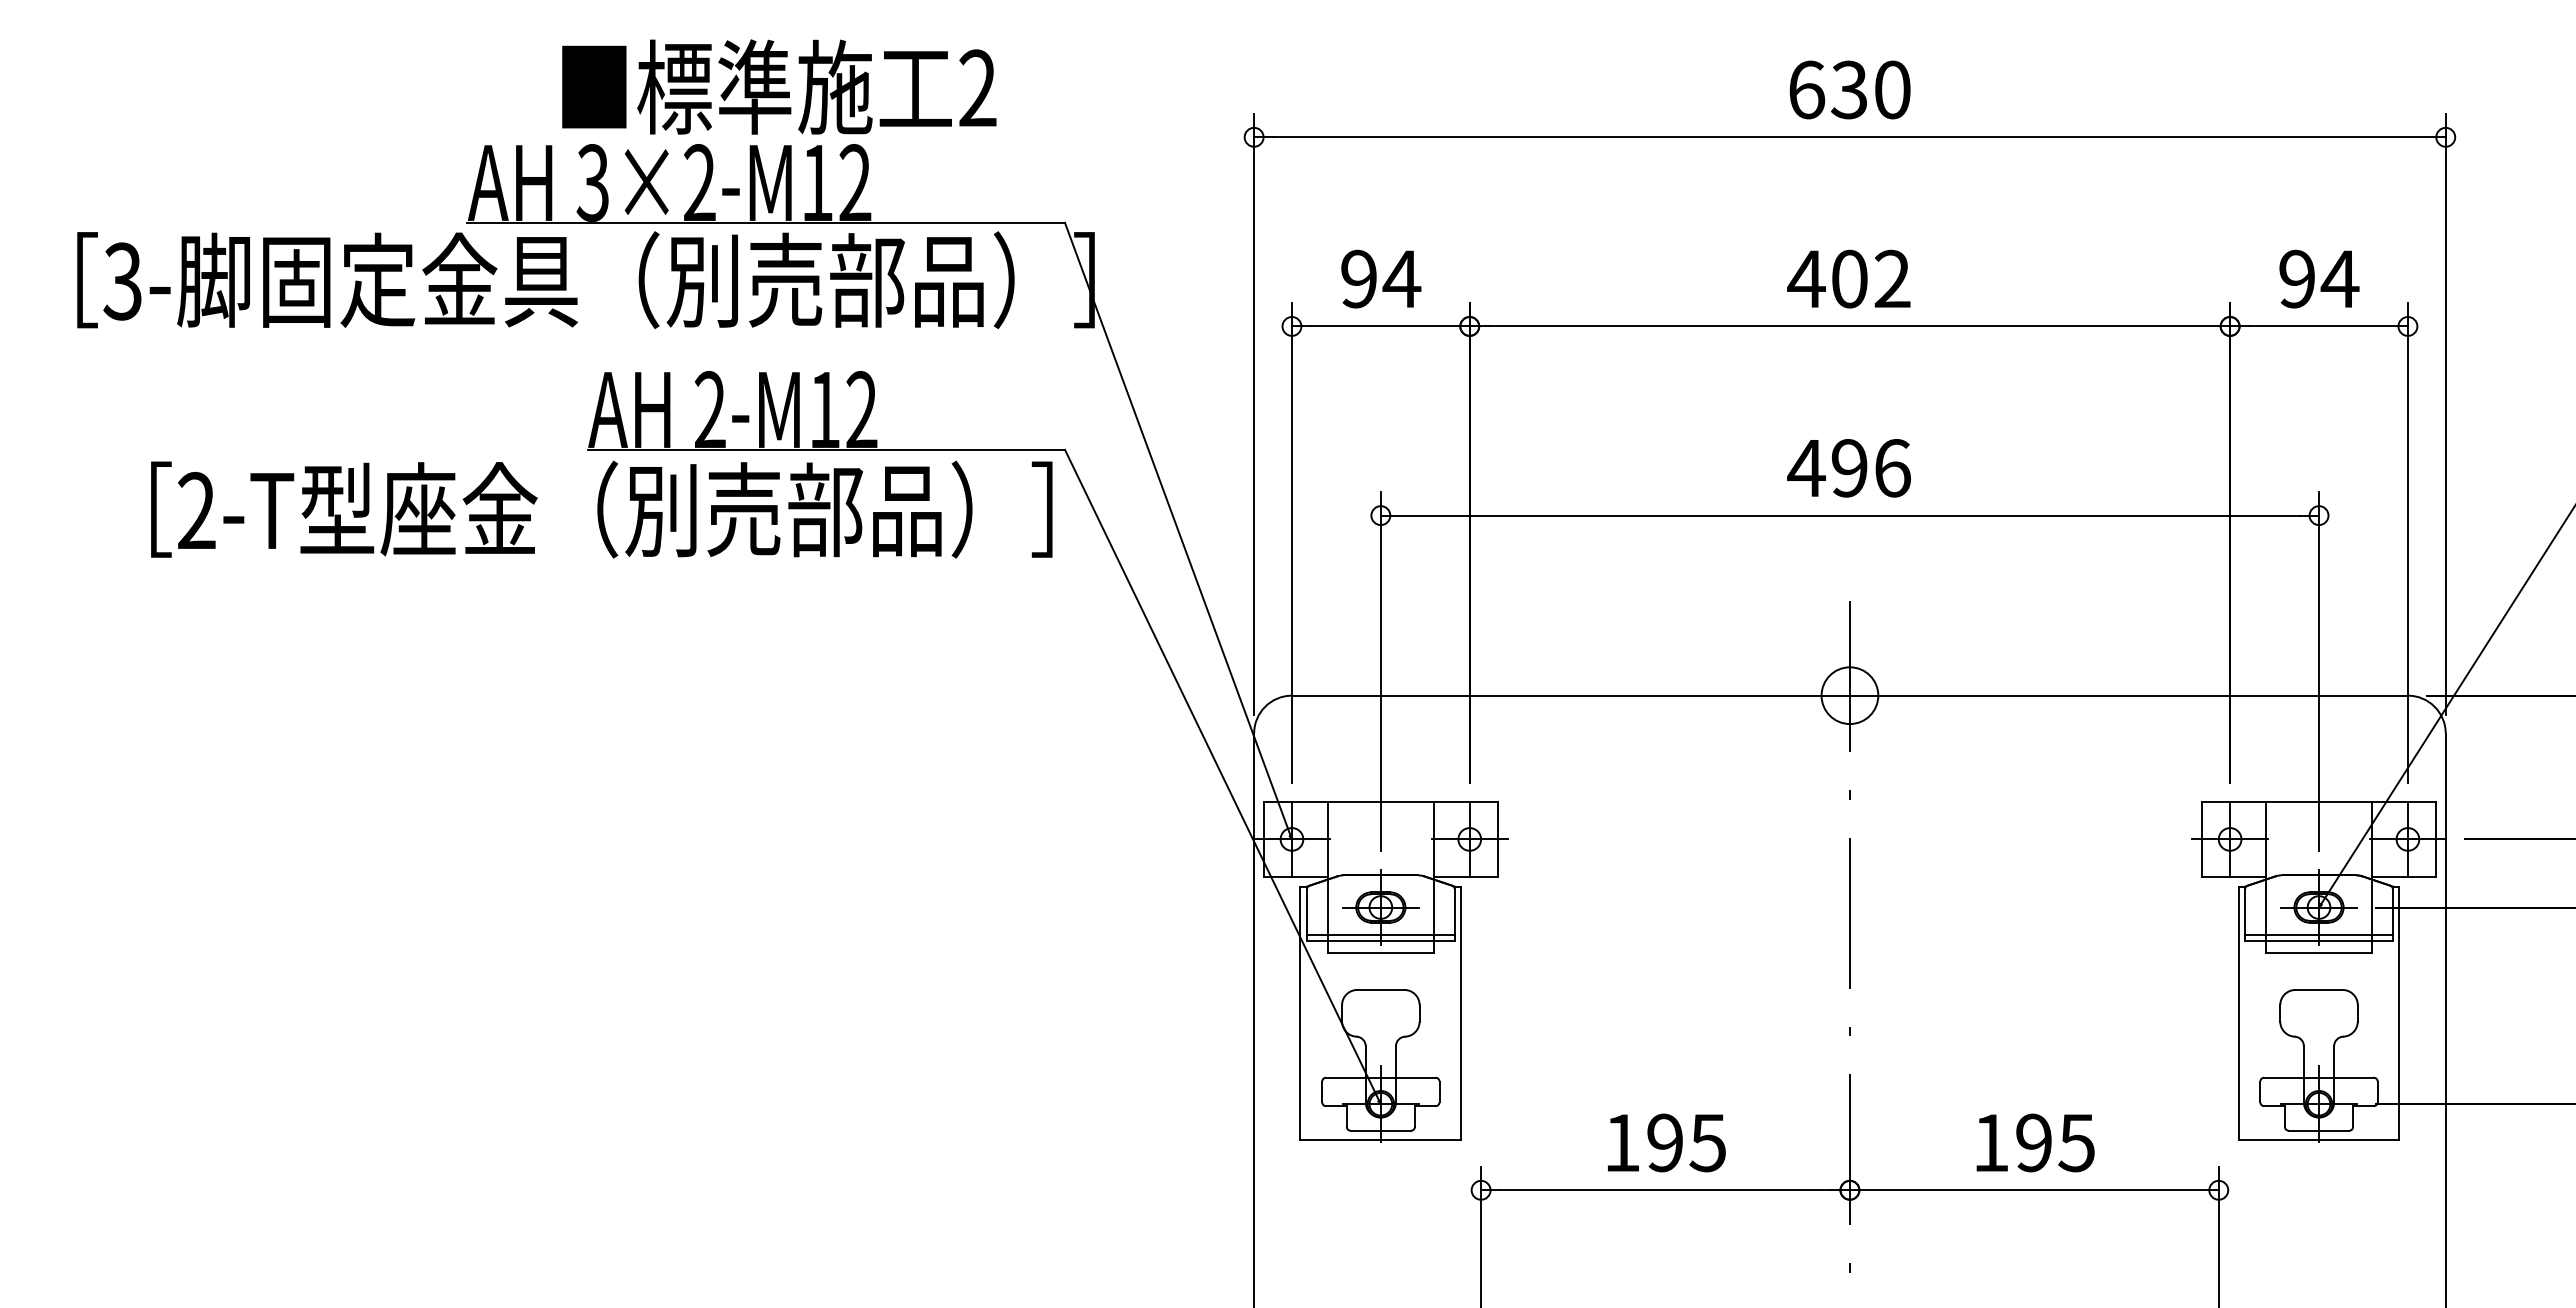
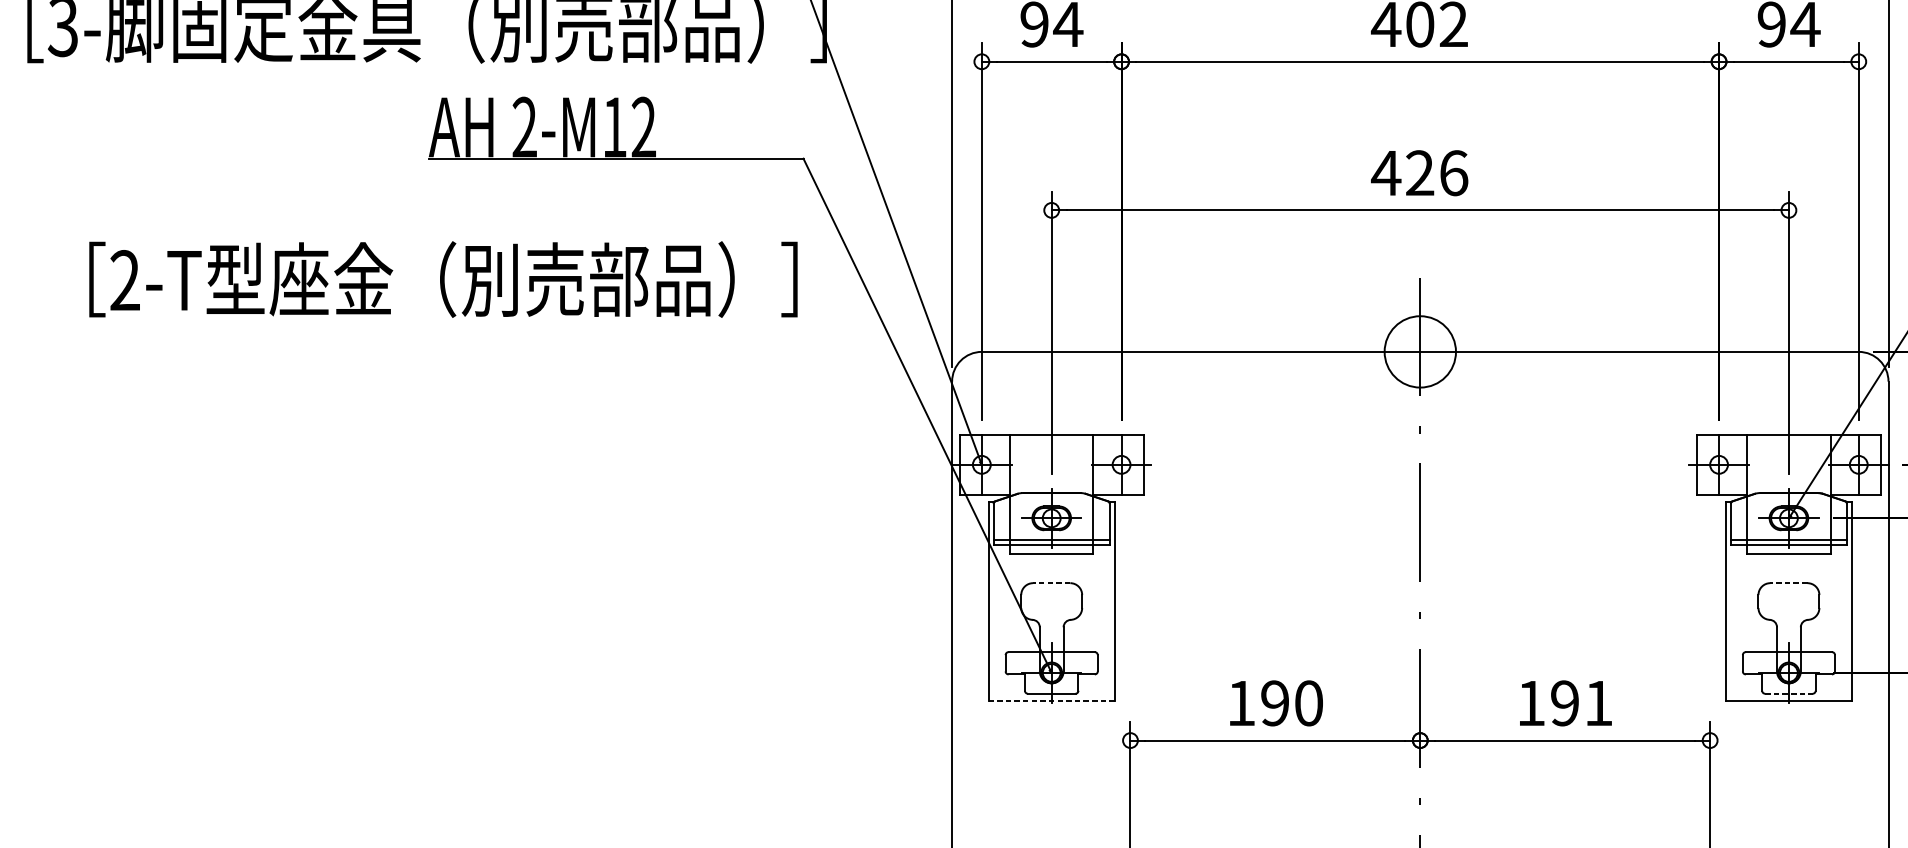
text: (1849, 468) -> (1419, 173), 496 -> 426
text: (601, 509) -> (443, 279), moved
circle: (1849, 695) -> (1419, 351), size x1.6
line: (1380, 989) -> (1051, 582), solid -> dashed
line: (2319, 989) -> (1789, 582), solid -> dashed
line: (2319, 1130) -> (1789, 693), solid -> dashed
line: (1380, 1140) -> (1051, 701), solid -> dashed
text: (1707, 1142) -> (1308, 703), 195 -> 190
text: (2076, 1143) -> (1598, 703), 195 -> 191

